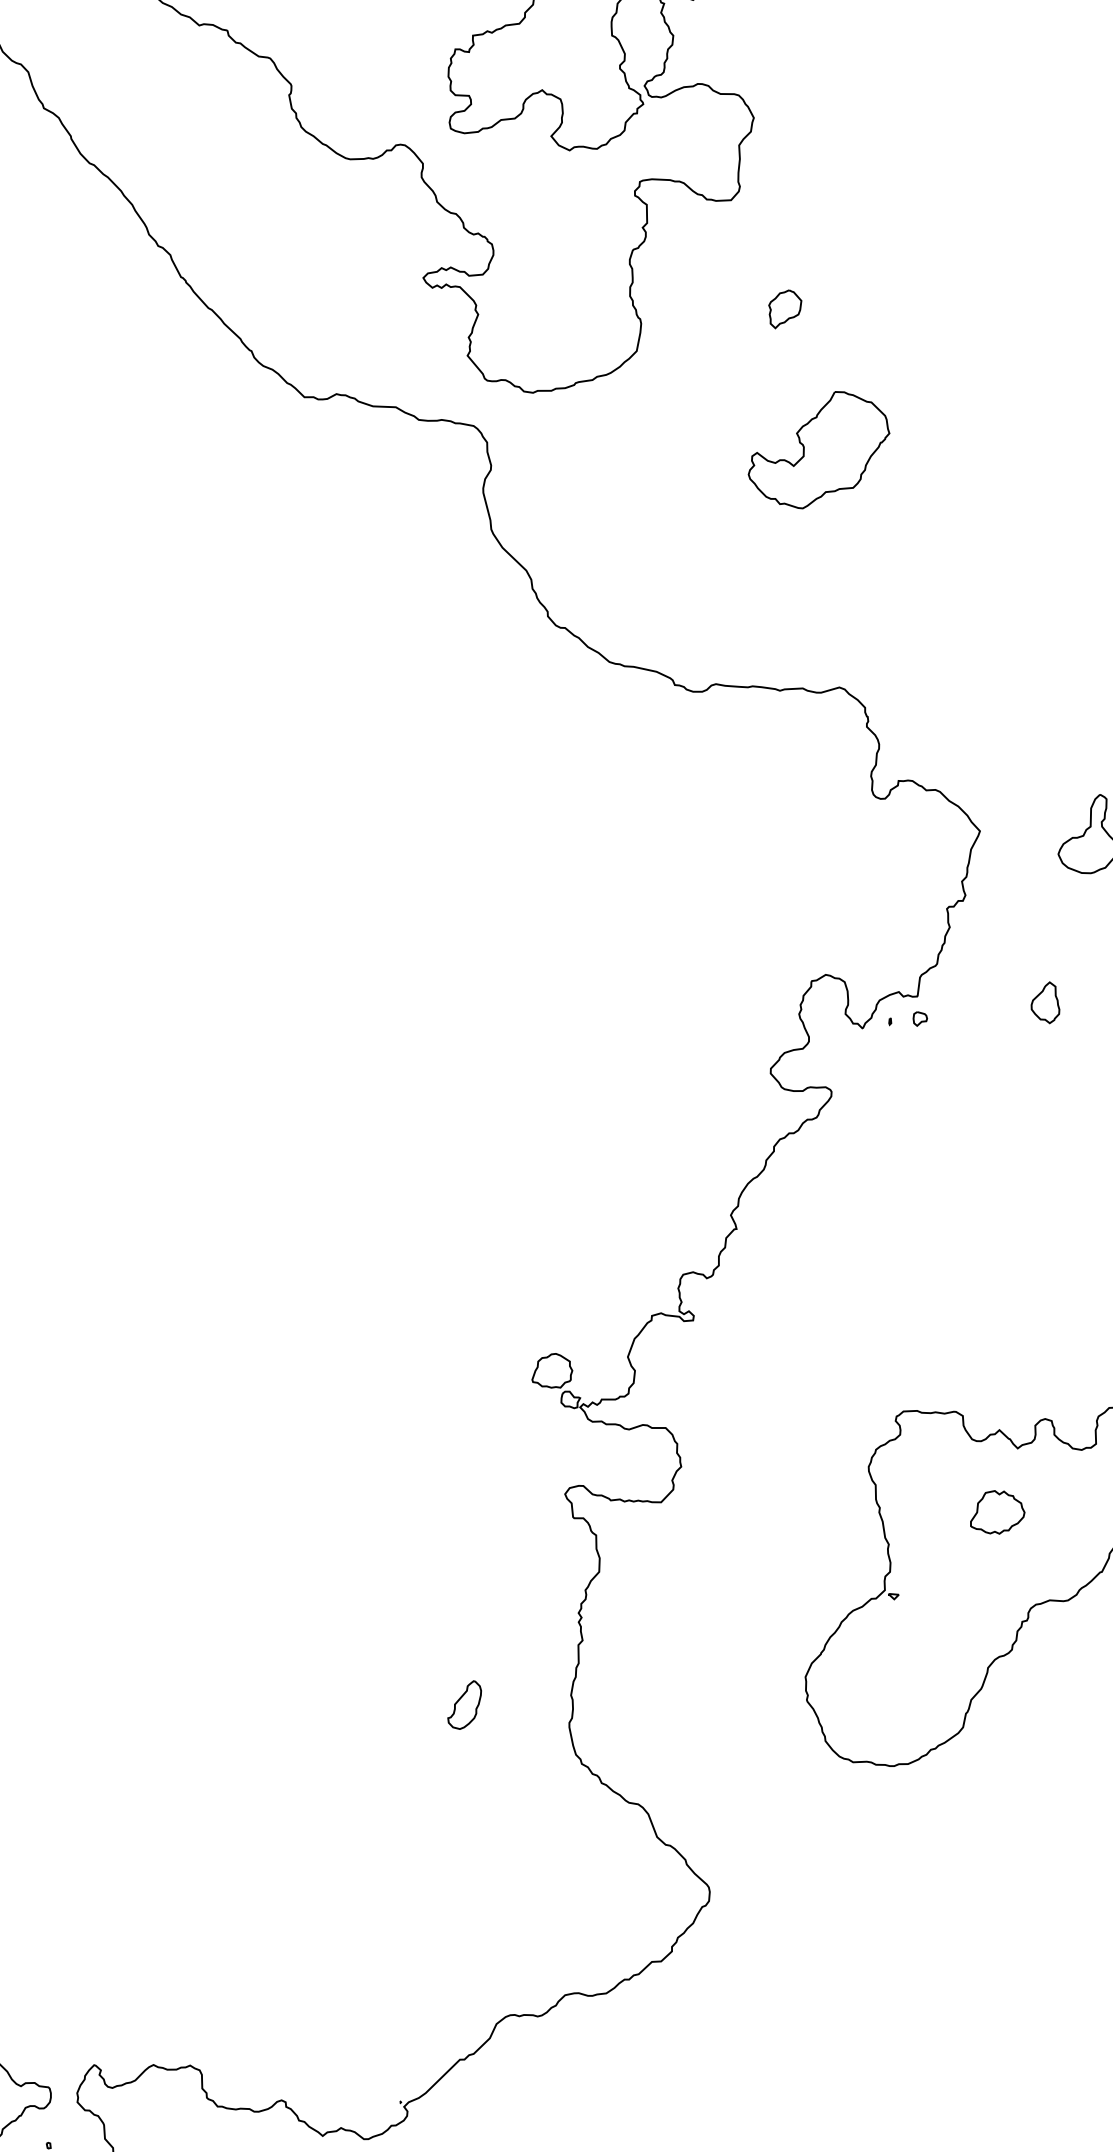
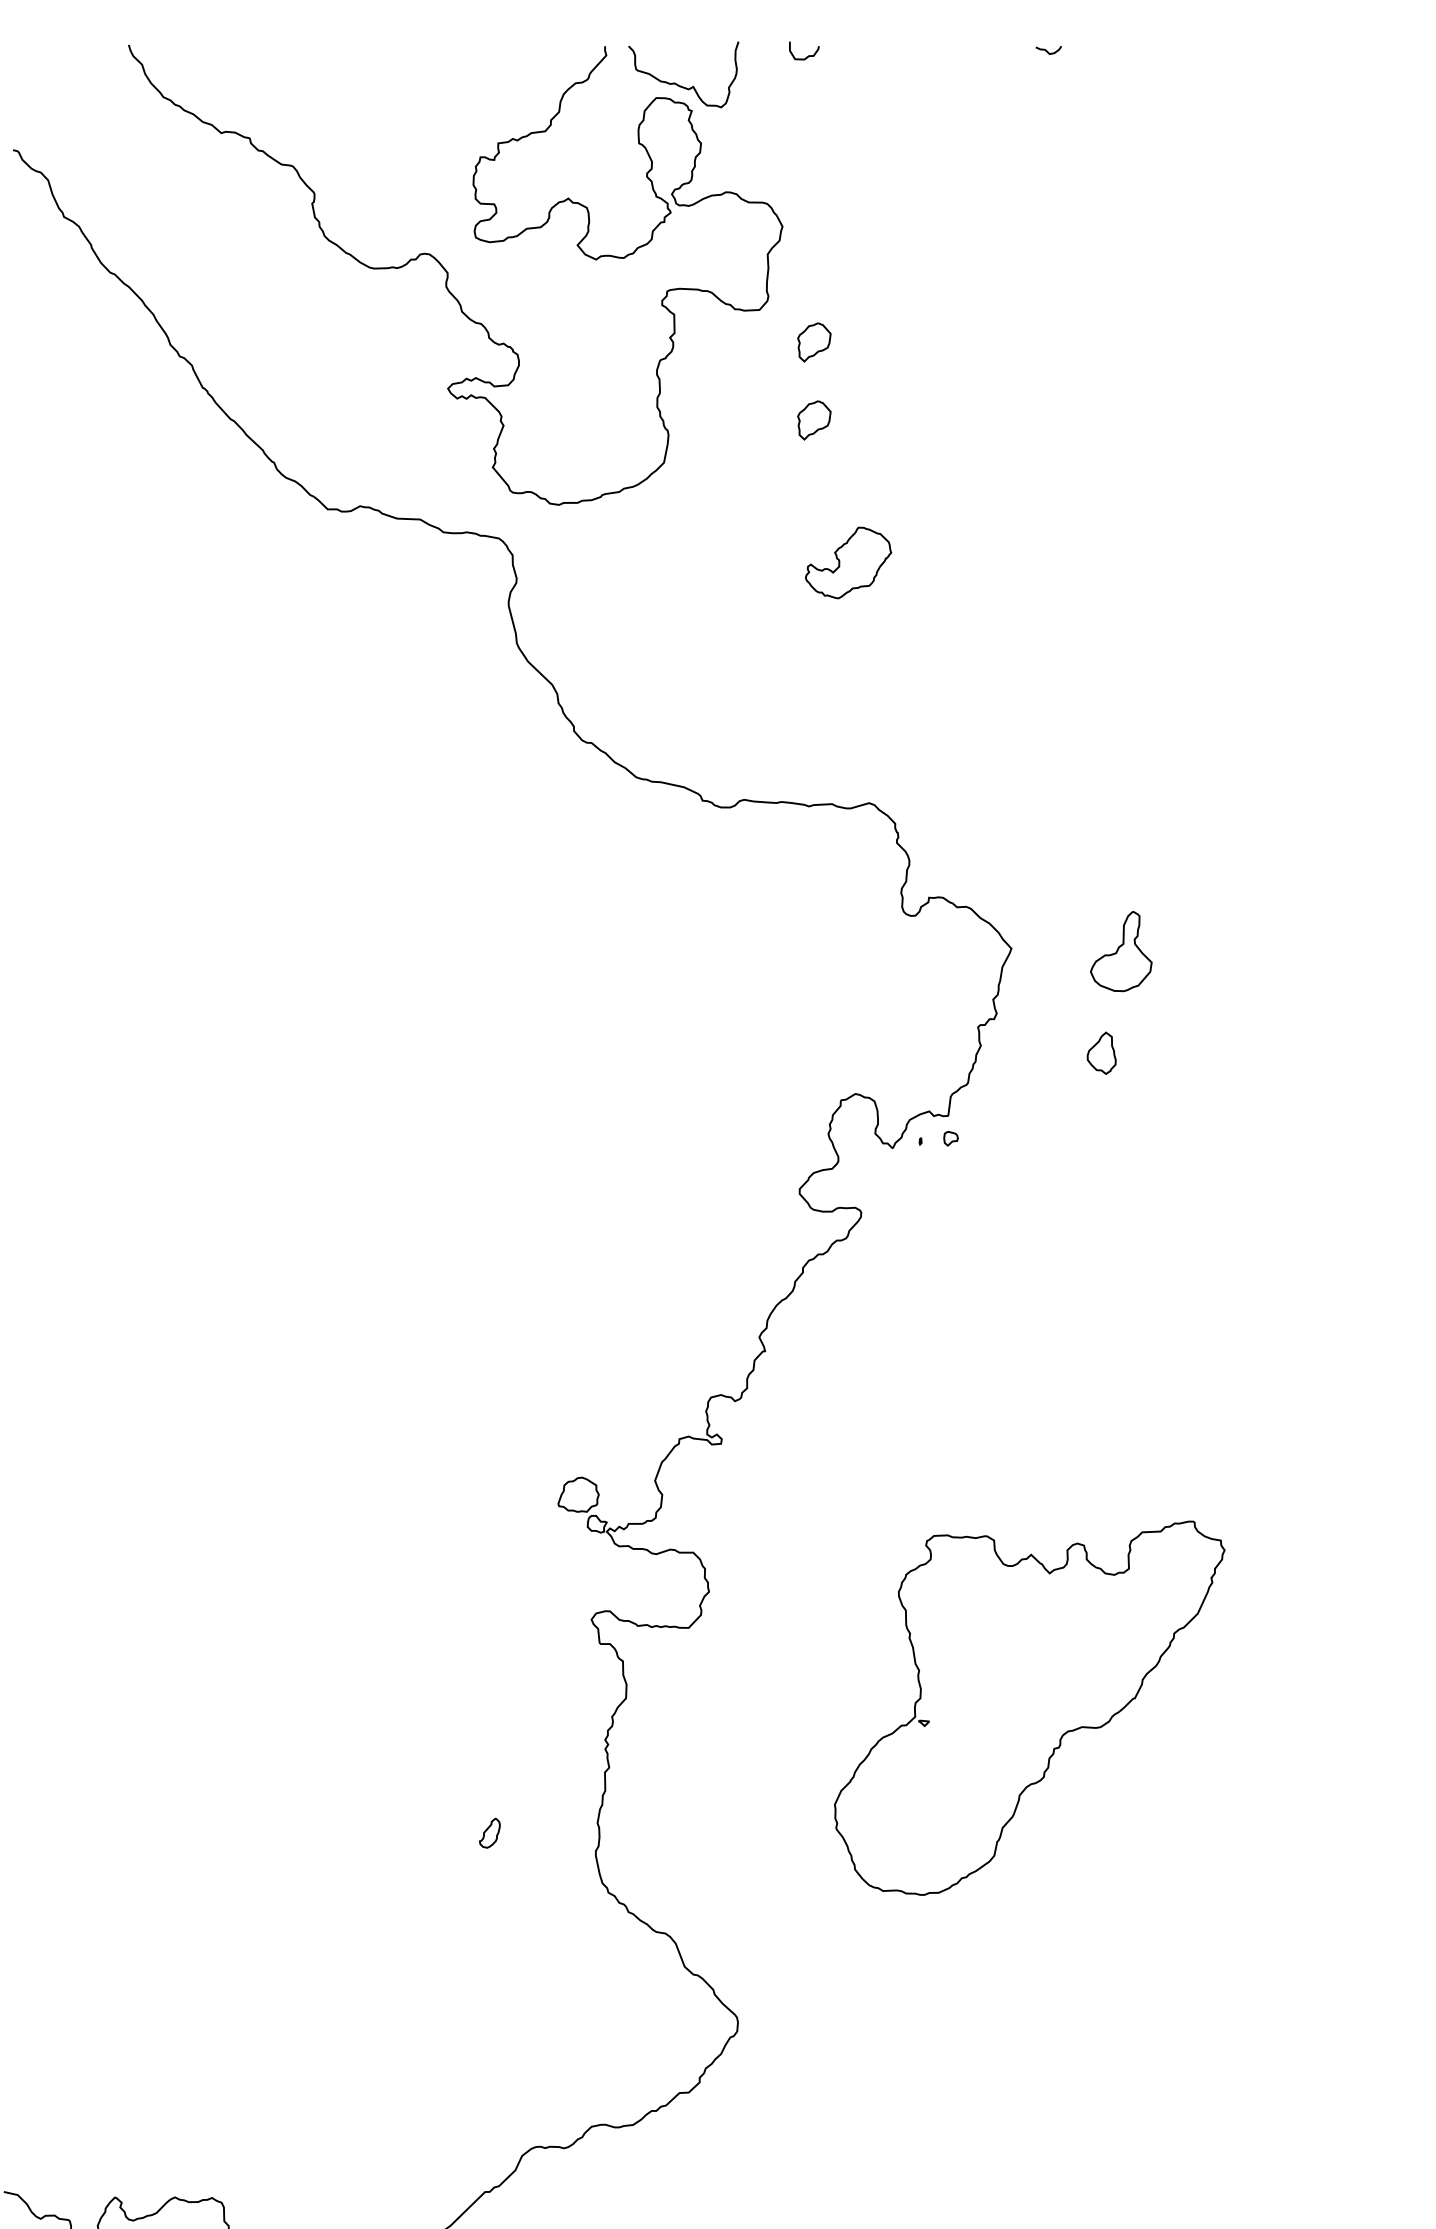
part: (785, 232) -> (814, 342), added
part: (819, 449) -> (848, 562), size x0.6
part: (1045, 1002) -> (1101, 1052), moved
part: (997, 1511) -> (1029, 1637), removed
part: (464, 1705) -> (489, 1833), size x0.6

